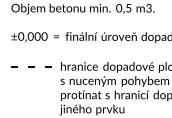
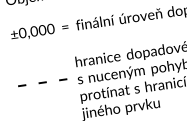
line: (31, 66) -> (42, 81), moved

